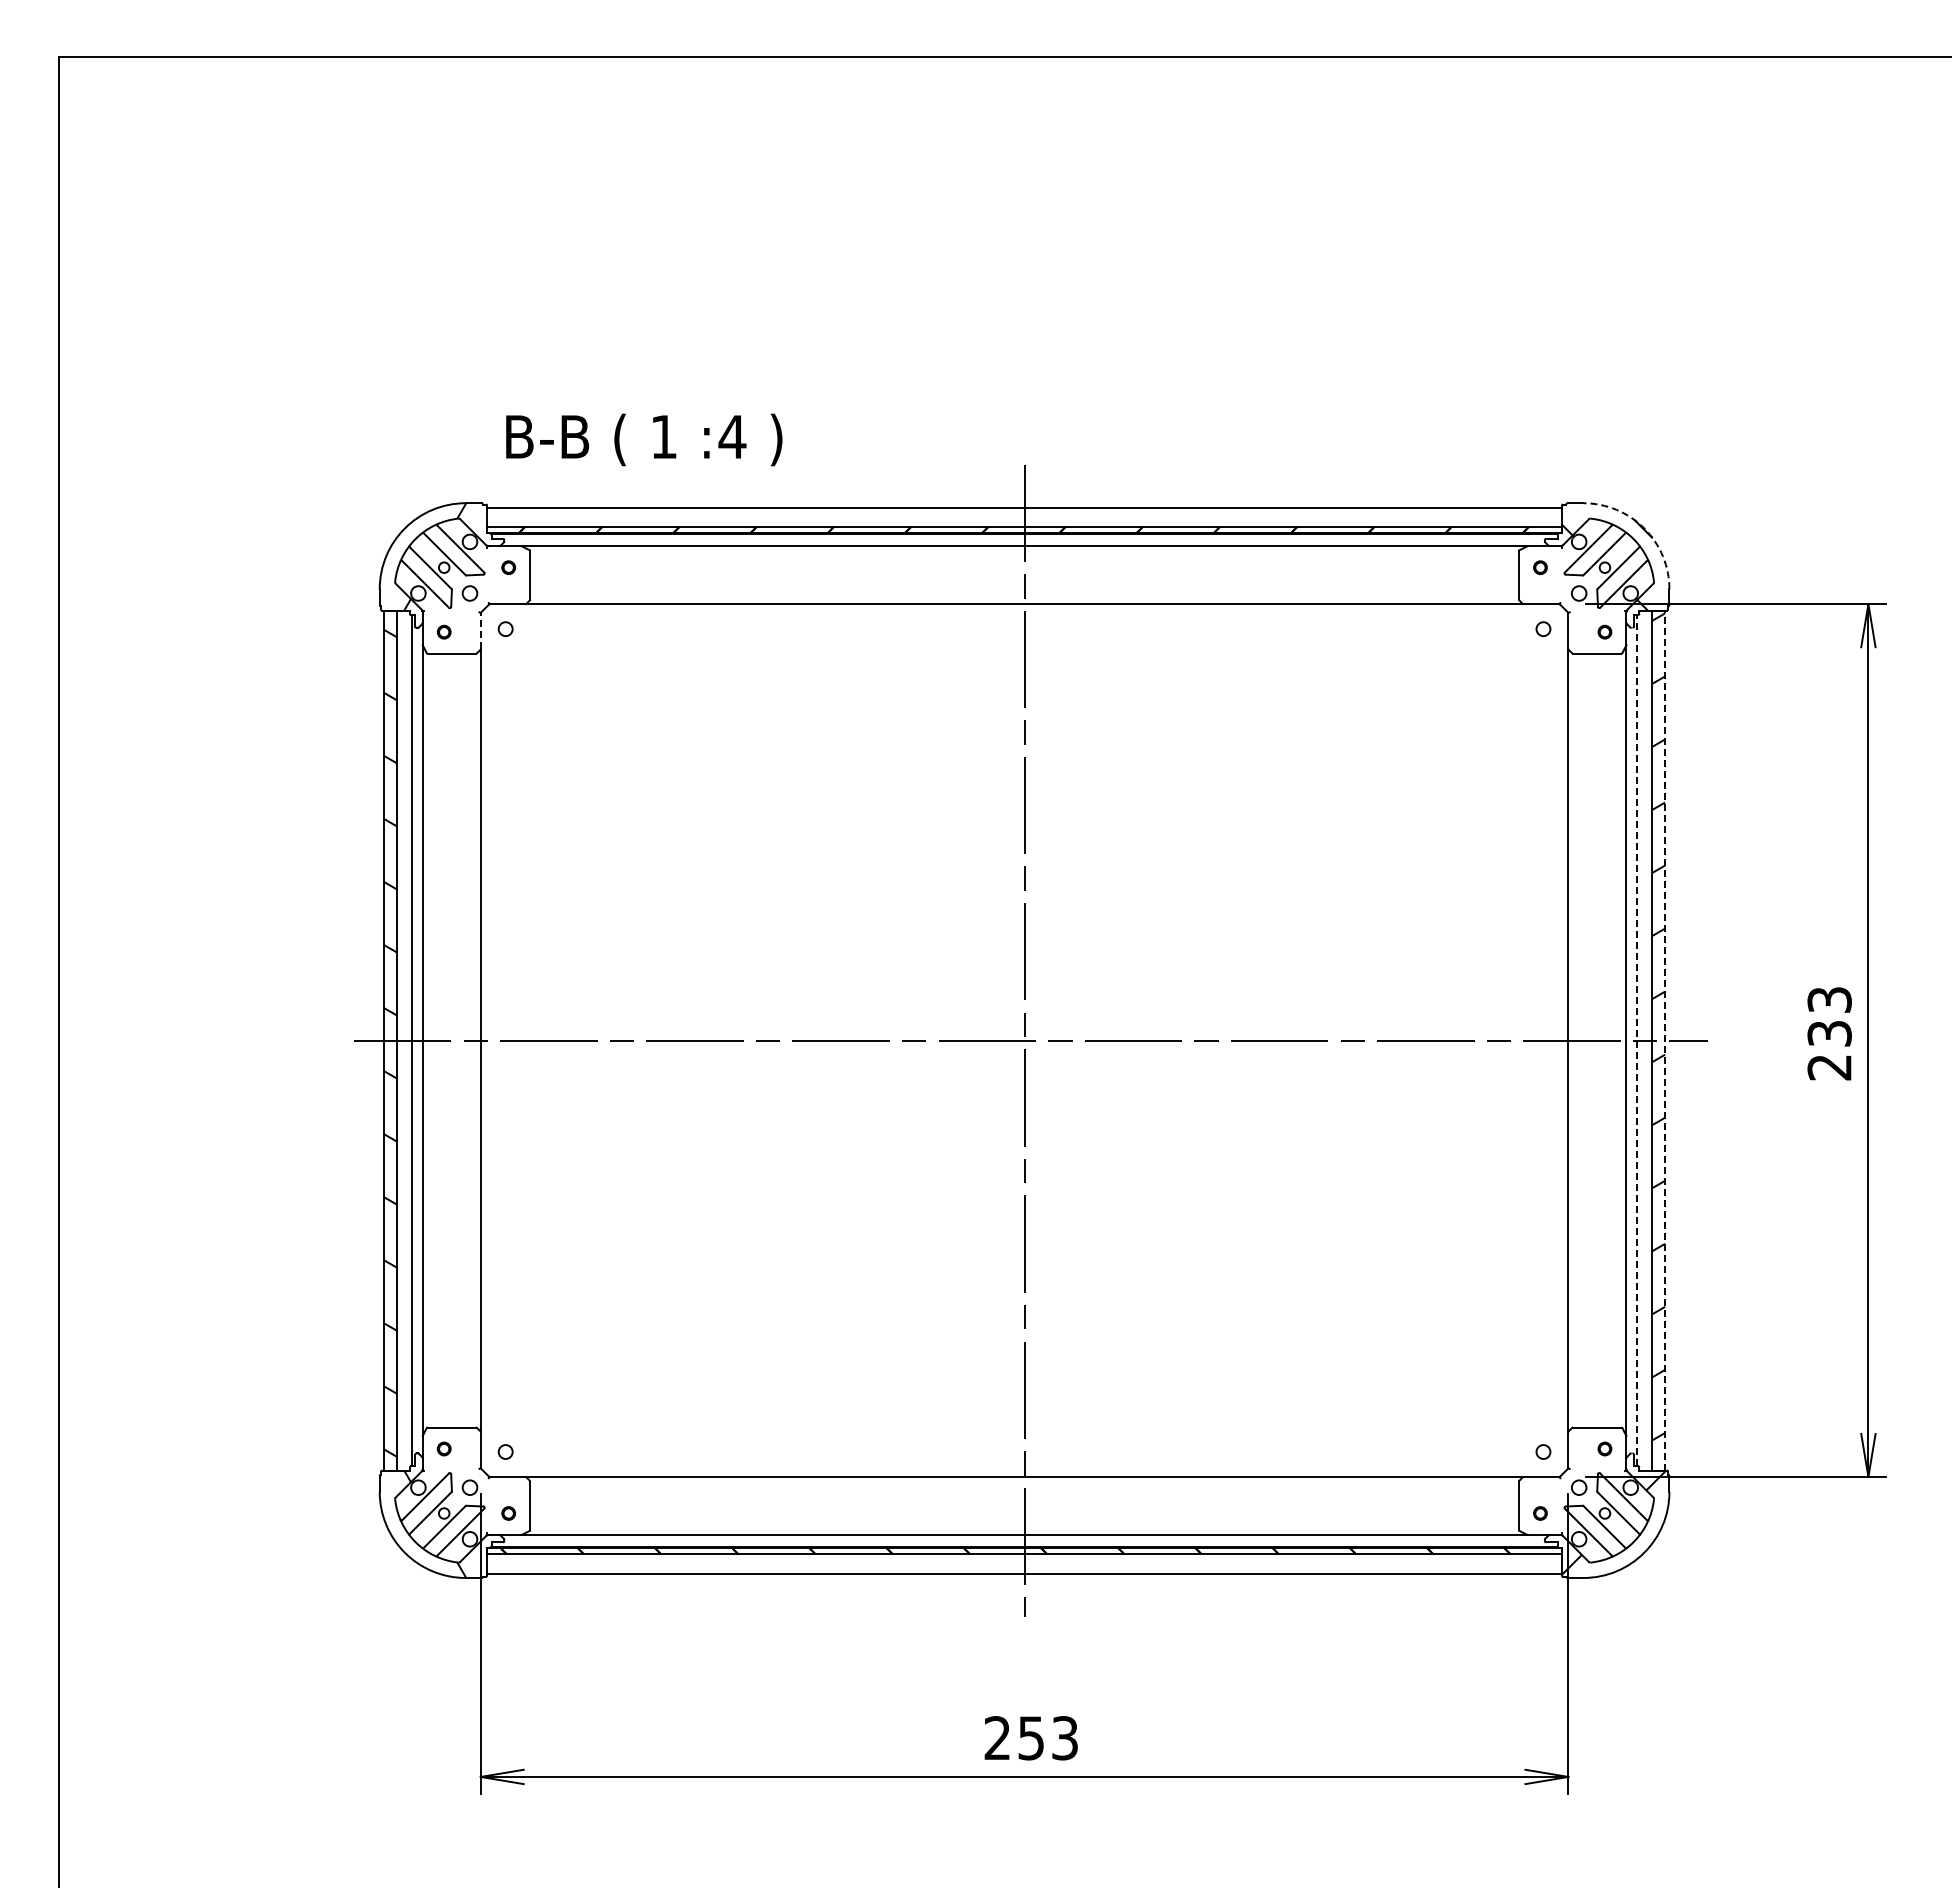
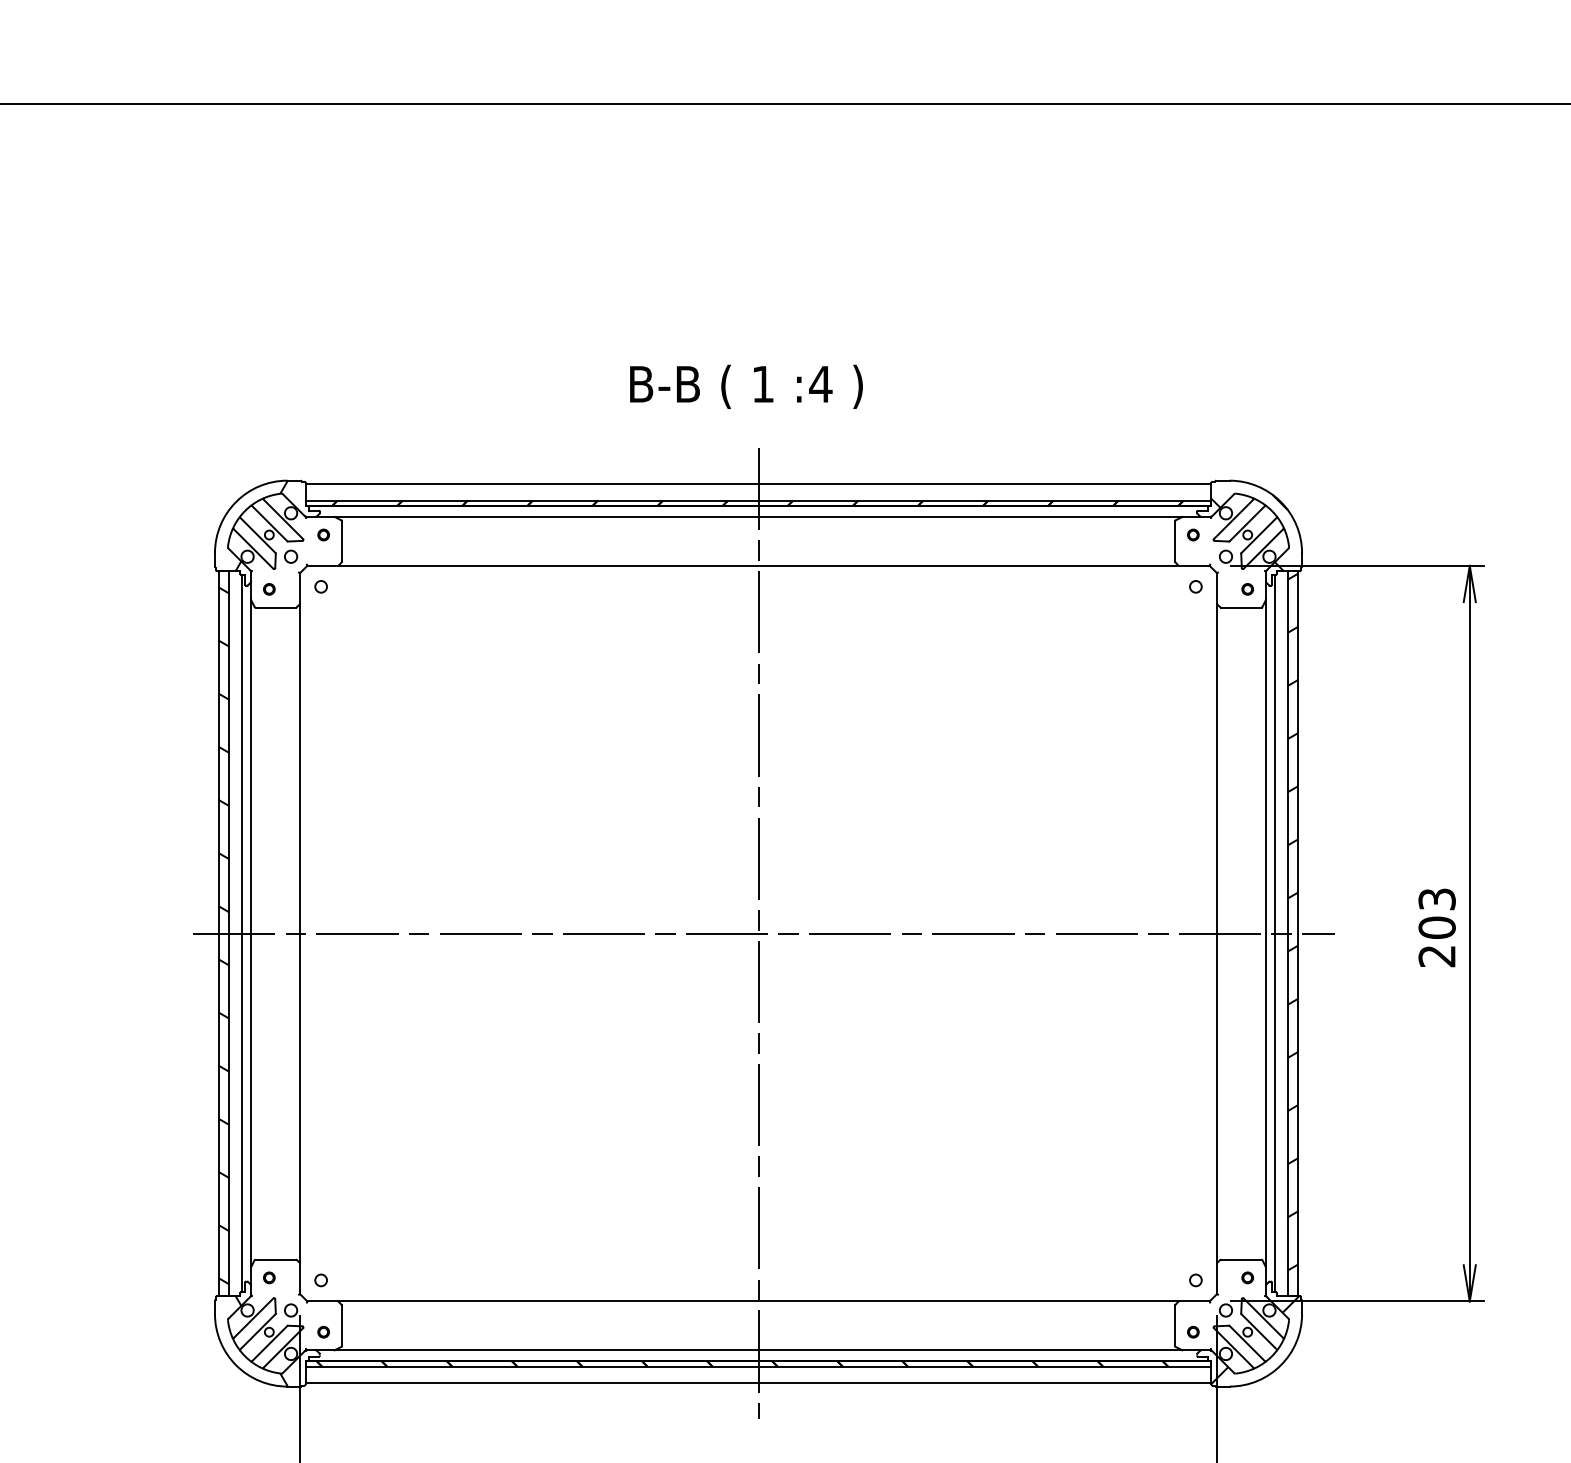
text: (644, 439) -> (746, 386), moved
arc: (1644, 528) -> (1281, 501), dashed -> solid
line: (480, 630) -> (299, 587), dashed -> solid
text: (1829, 1033) -> (1436, 927), 233 -> 203
line: (1637, 1040) -> (1275, 933), dashed -> solid
line: (1665, 1040) -> (1298, 933), dashed -> solid

